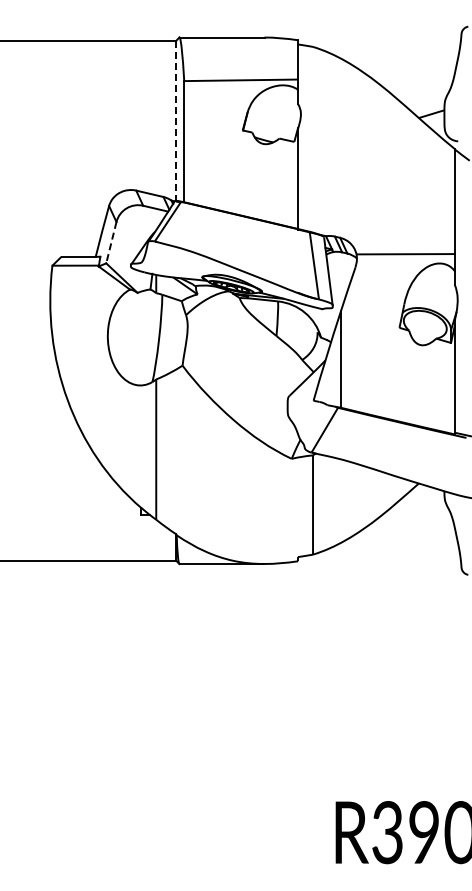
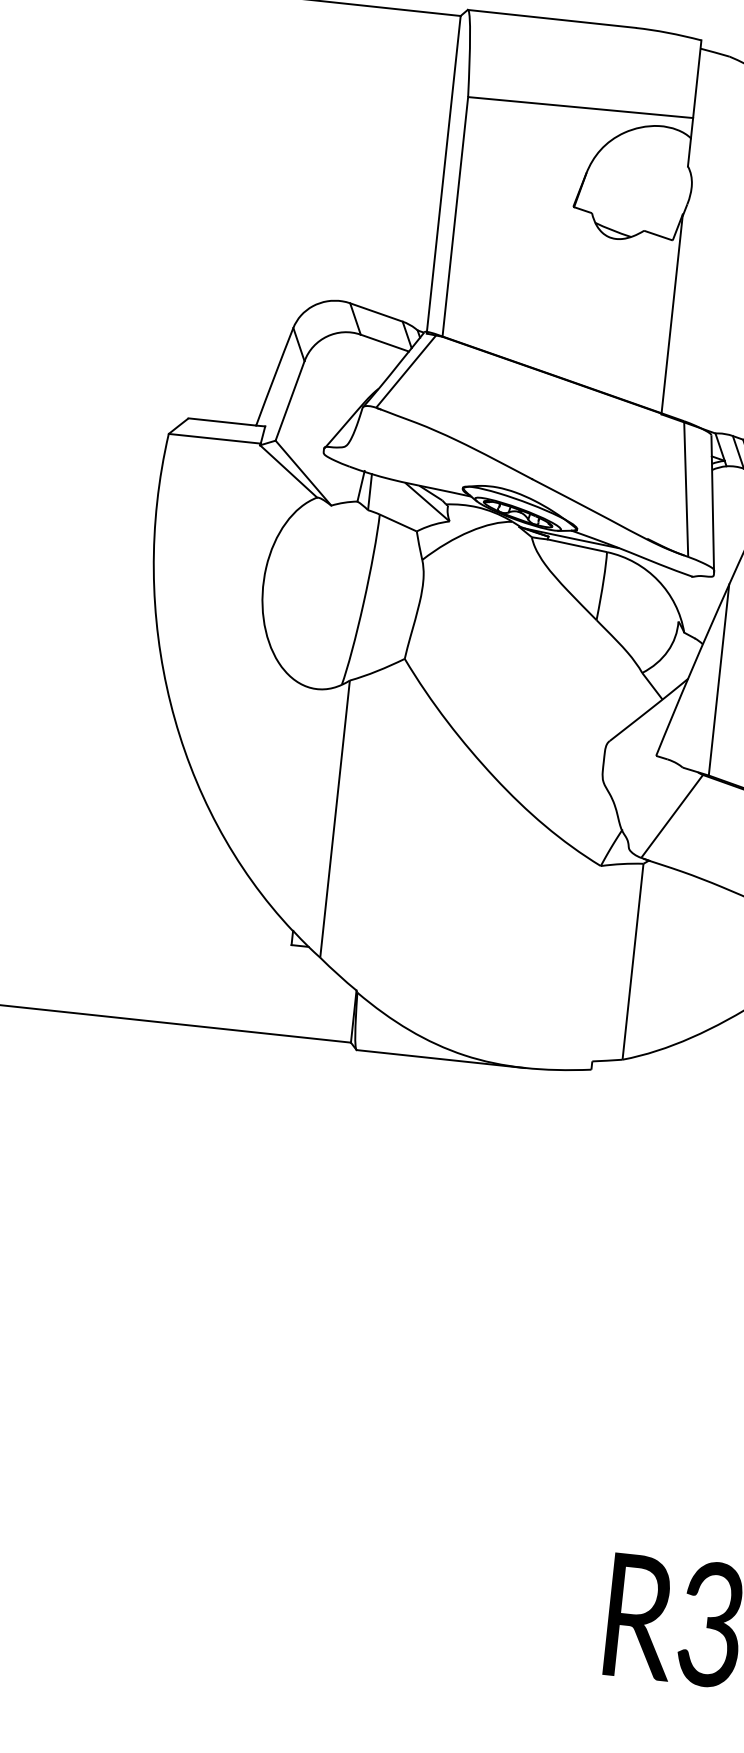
line: (176, 120) -> (444, 173), dashed -> solid
line: (111, 243) -> (290, 402), dashed -> solid

